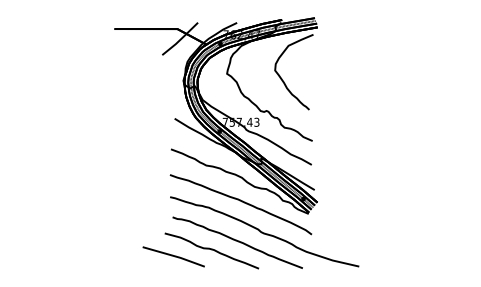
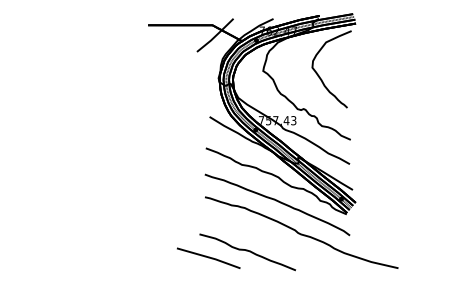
curve: (237, 241) -> (273, 242), removed

